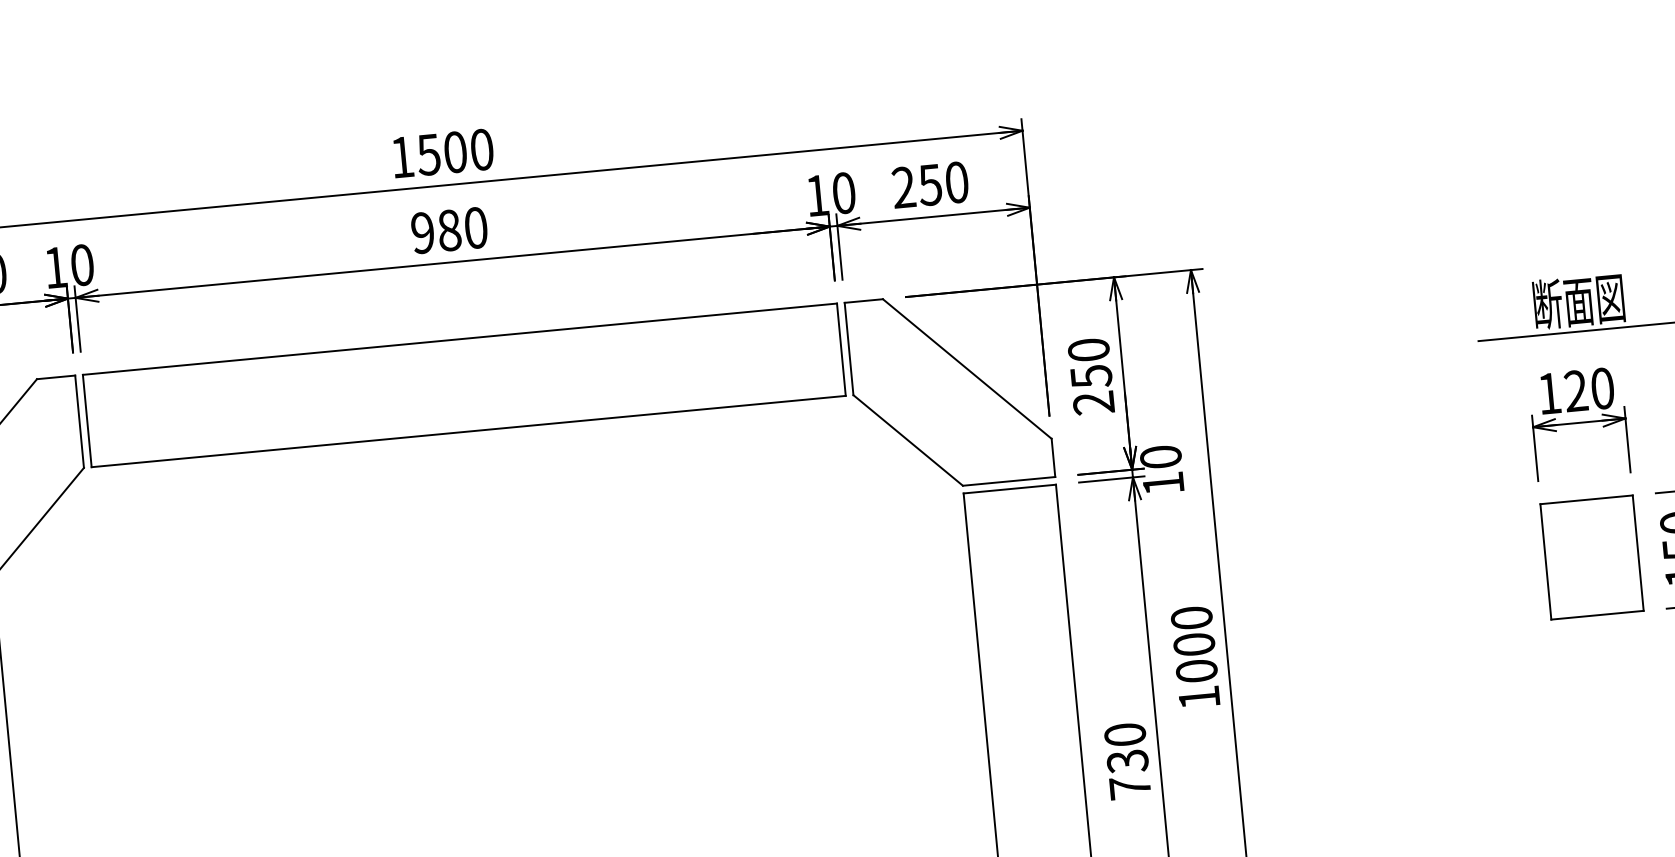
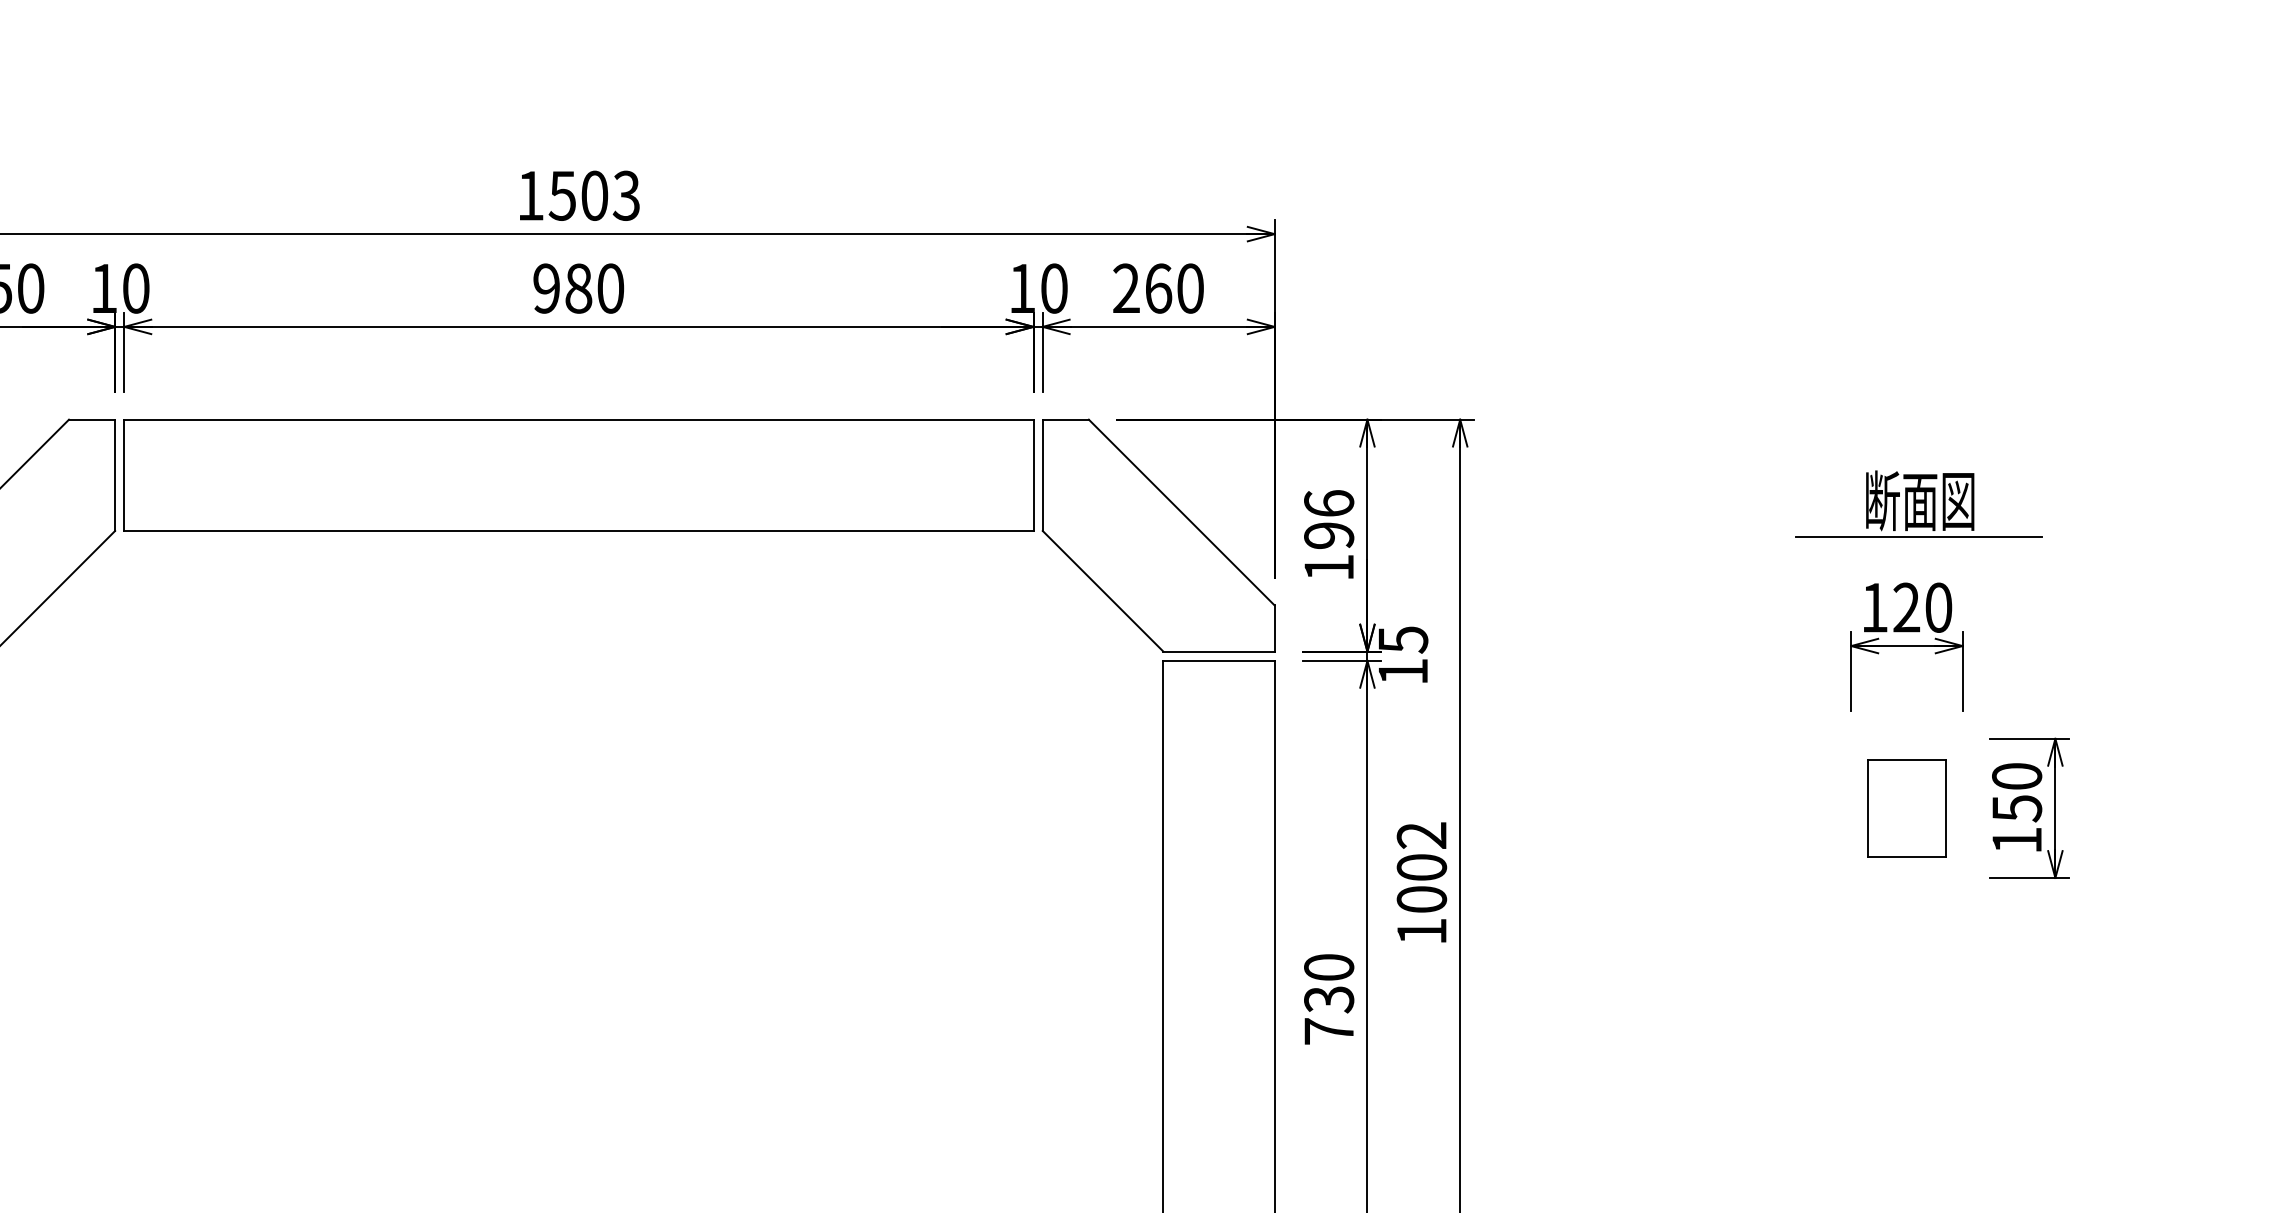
text: (481, 149) -> (626, 195), 1500 -> 1503
text: (930, 184) -> (1158, 288), 250 -> 260
text: (1091, 376) -> (1329, 535), 250 -> 196
text: (1161, 456) -> (1403, 639), 10 -> 15
part: (1591, 557) -> (1906, 808), size x0.7
text: (1191, 618) -> (1421, 835), 1000 -> 1002

